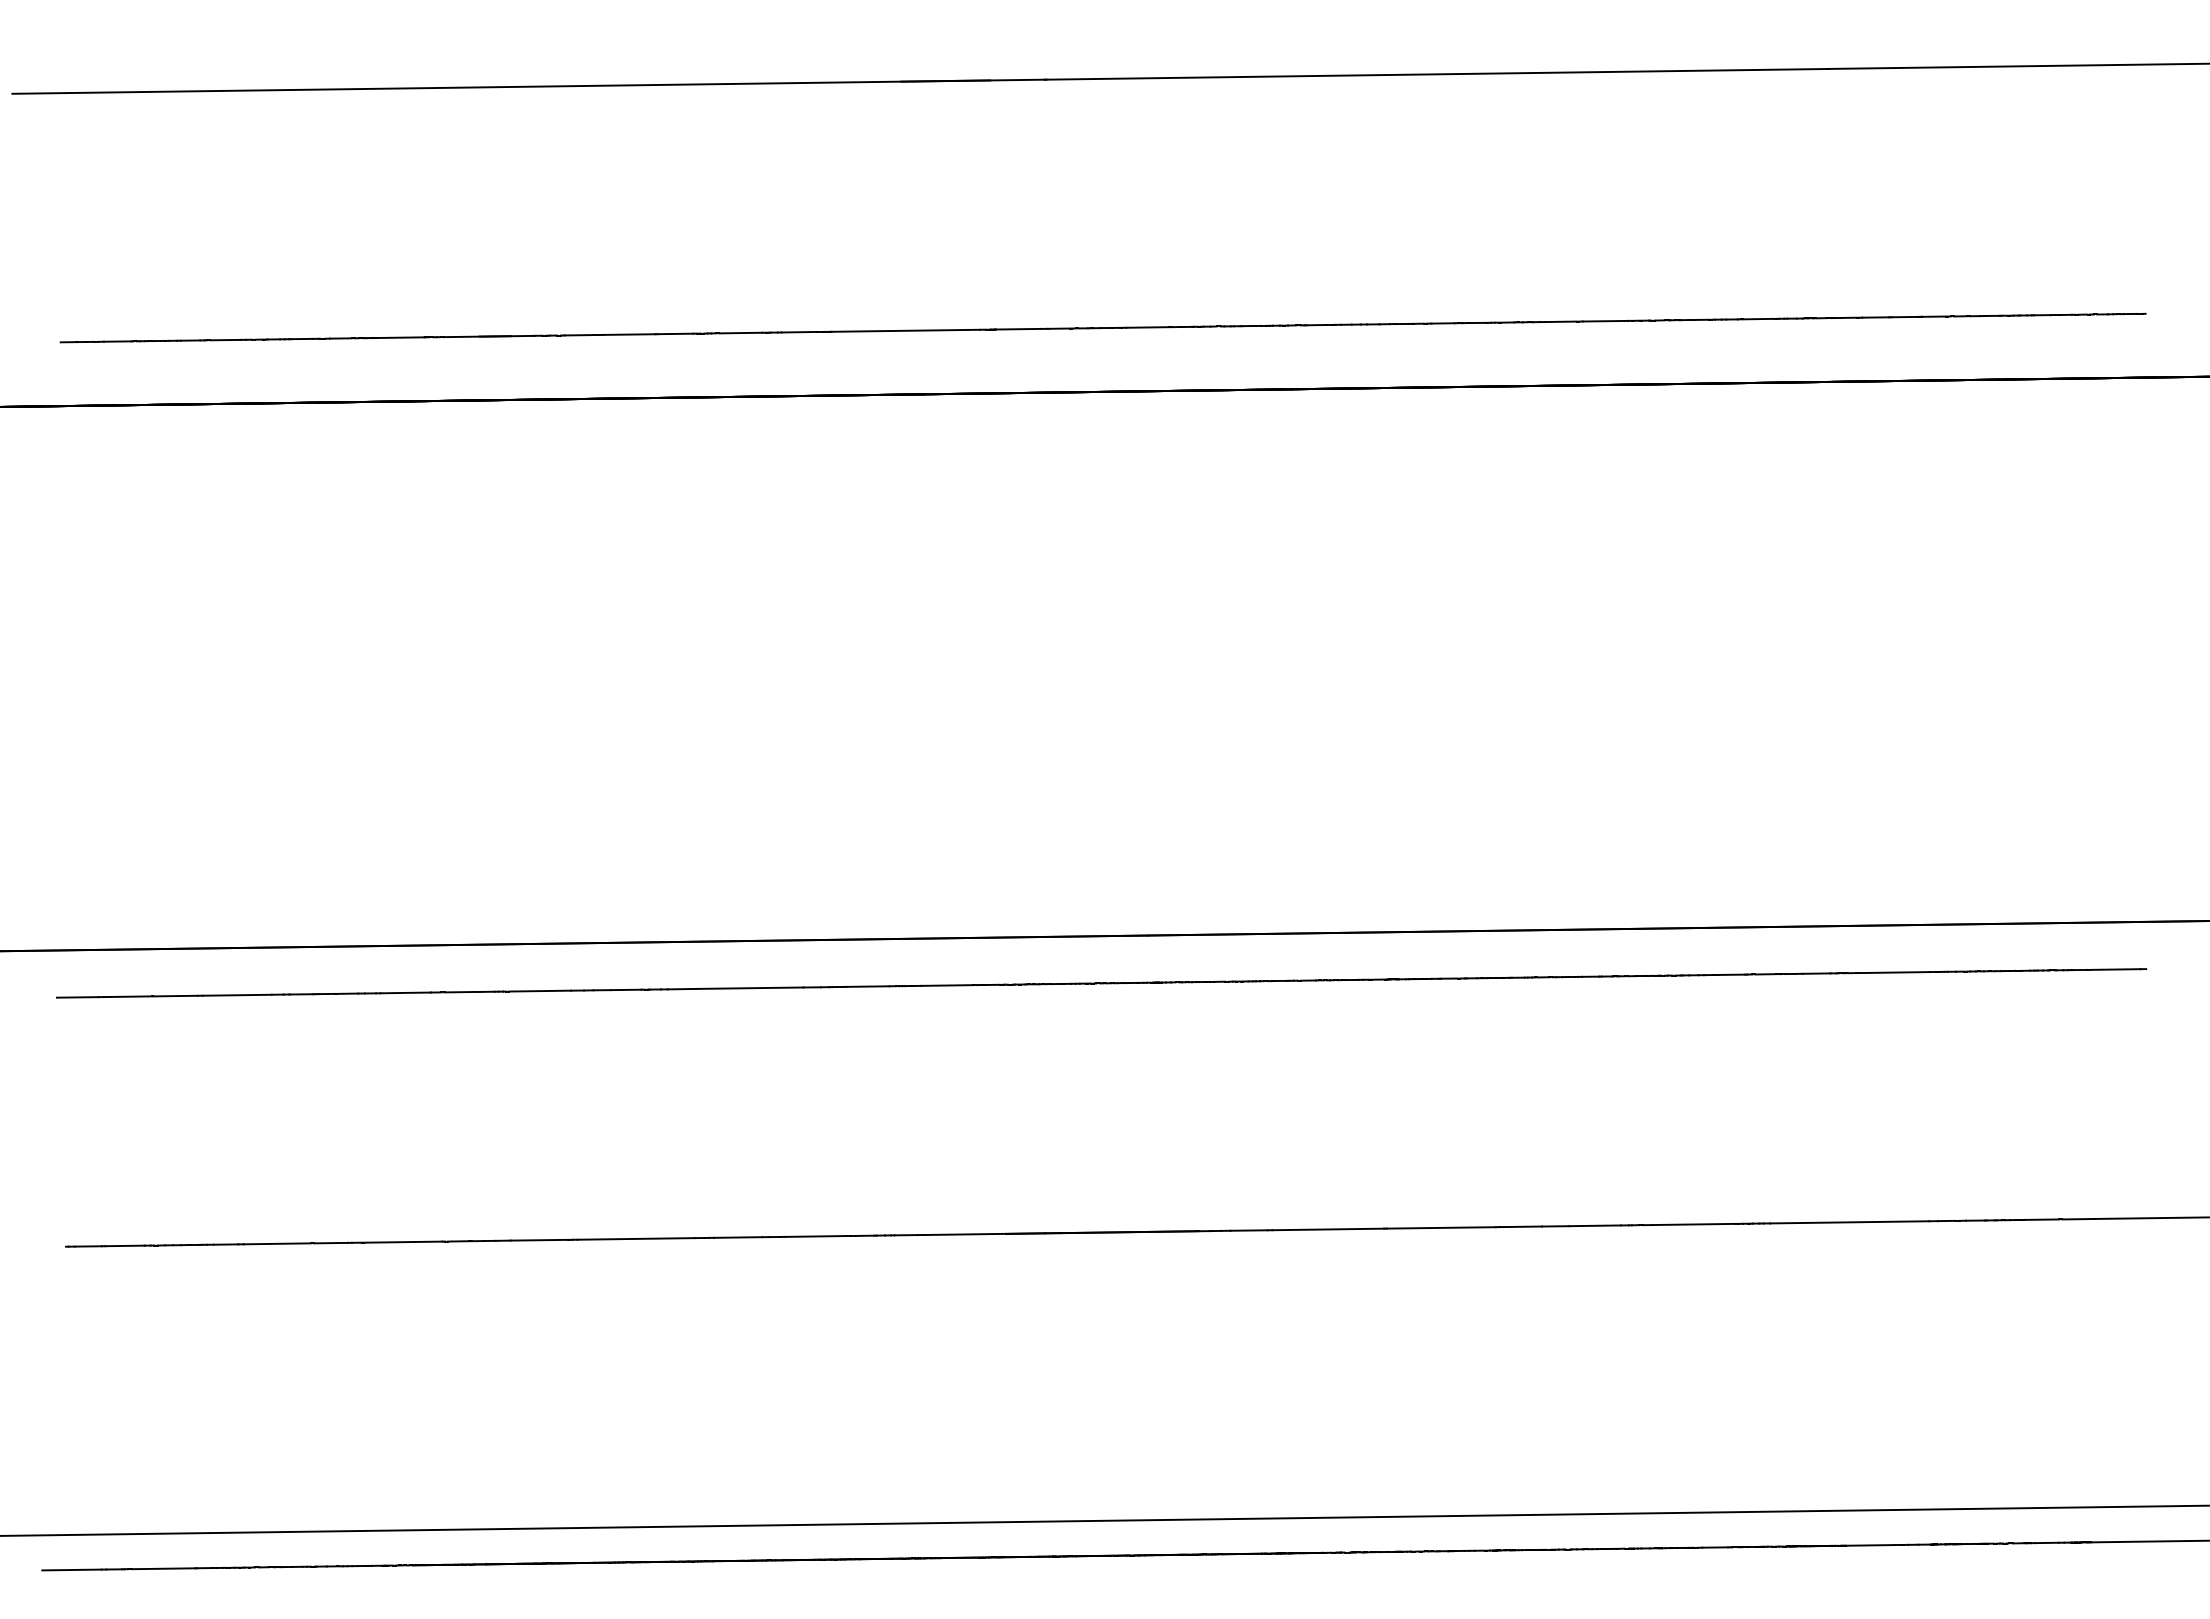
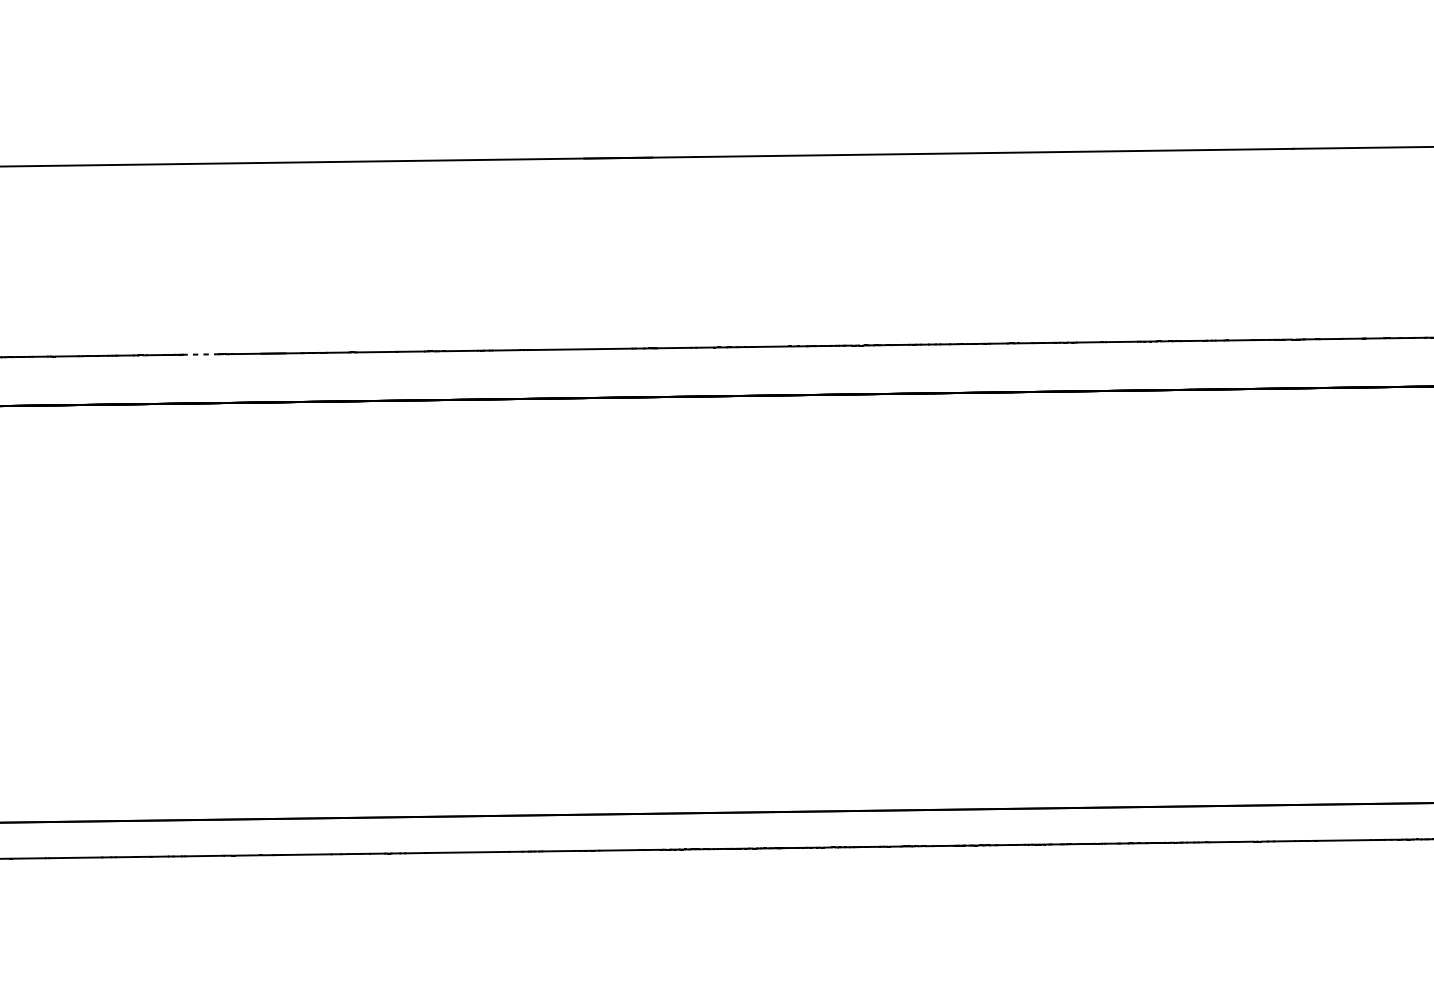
line: (400, 337) -> (200, 354), solid -> dashed

